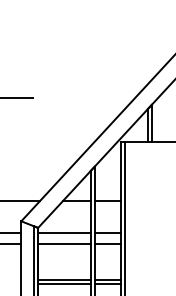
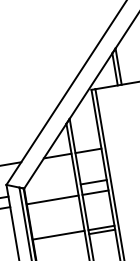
line: (64, 233) -> (51, 189), removed
line: (64, 283) -> (59, 238), removed

